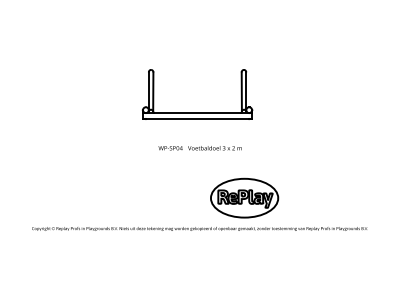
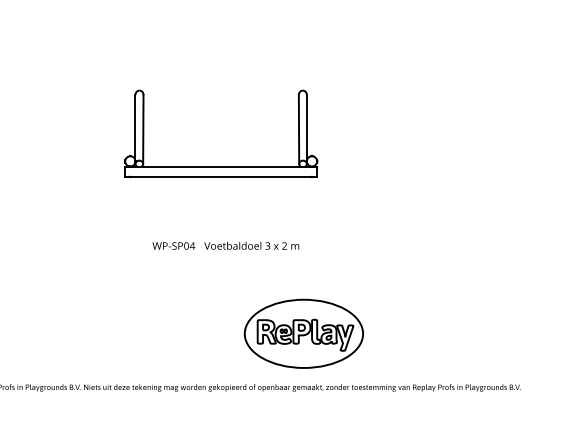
part: (197, 112) -> (221, 165), moved

